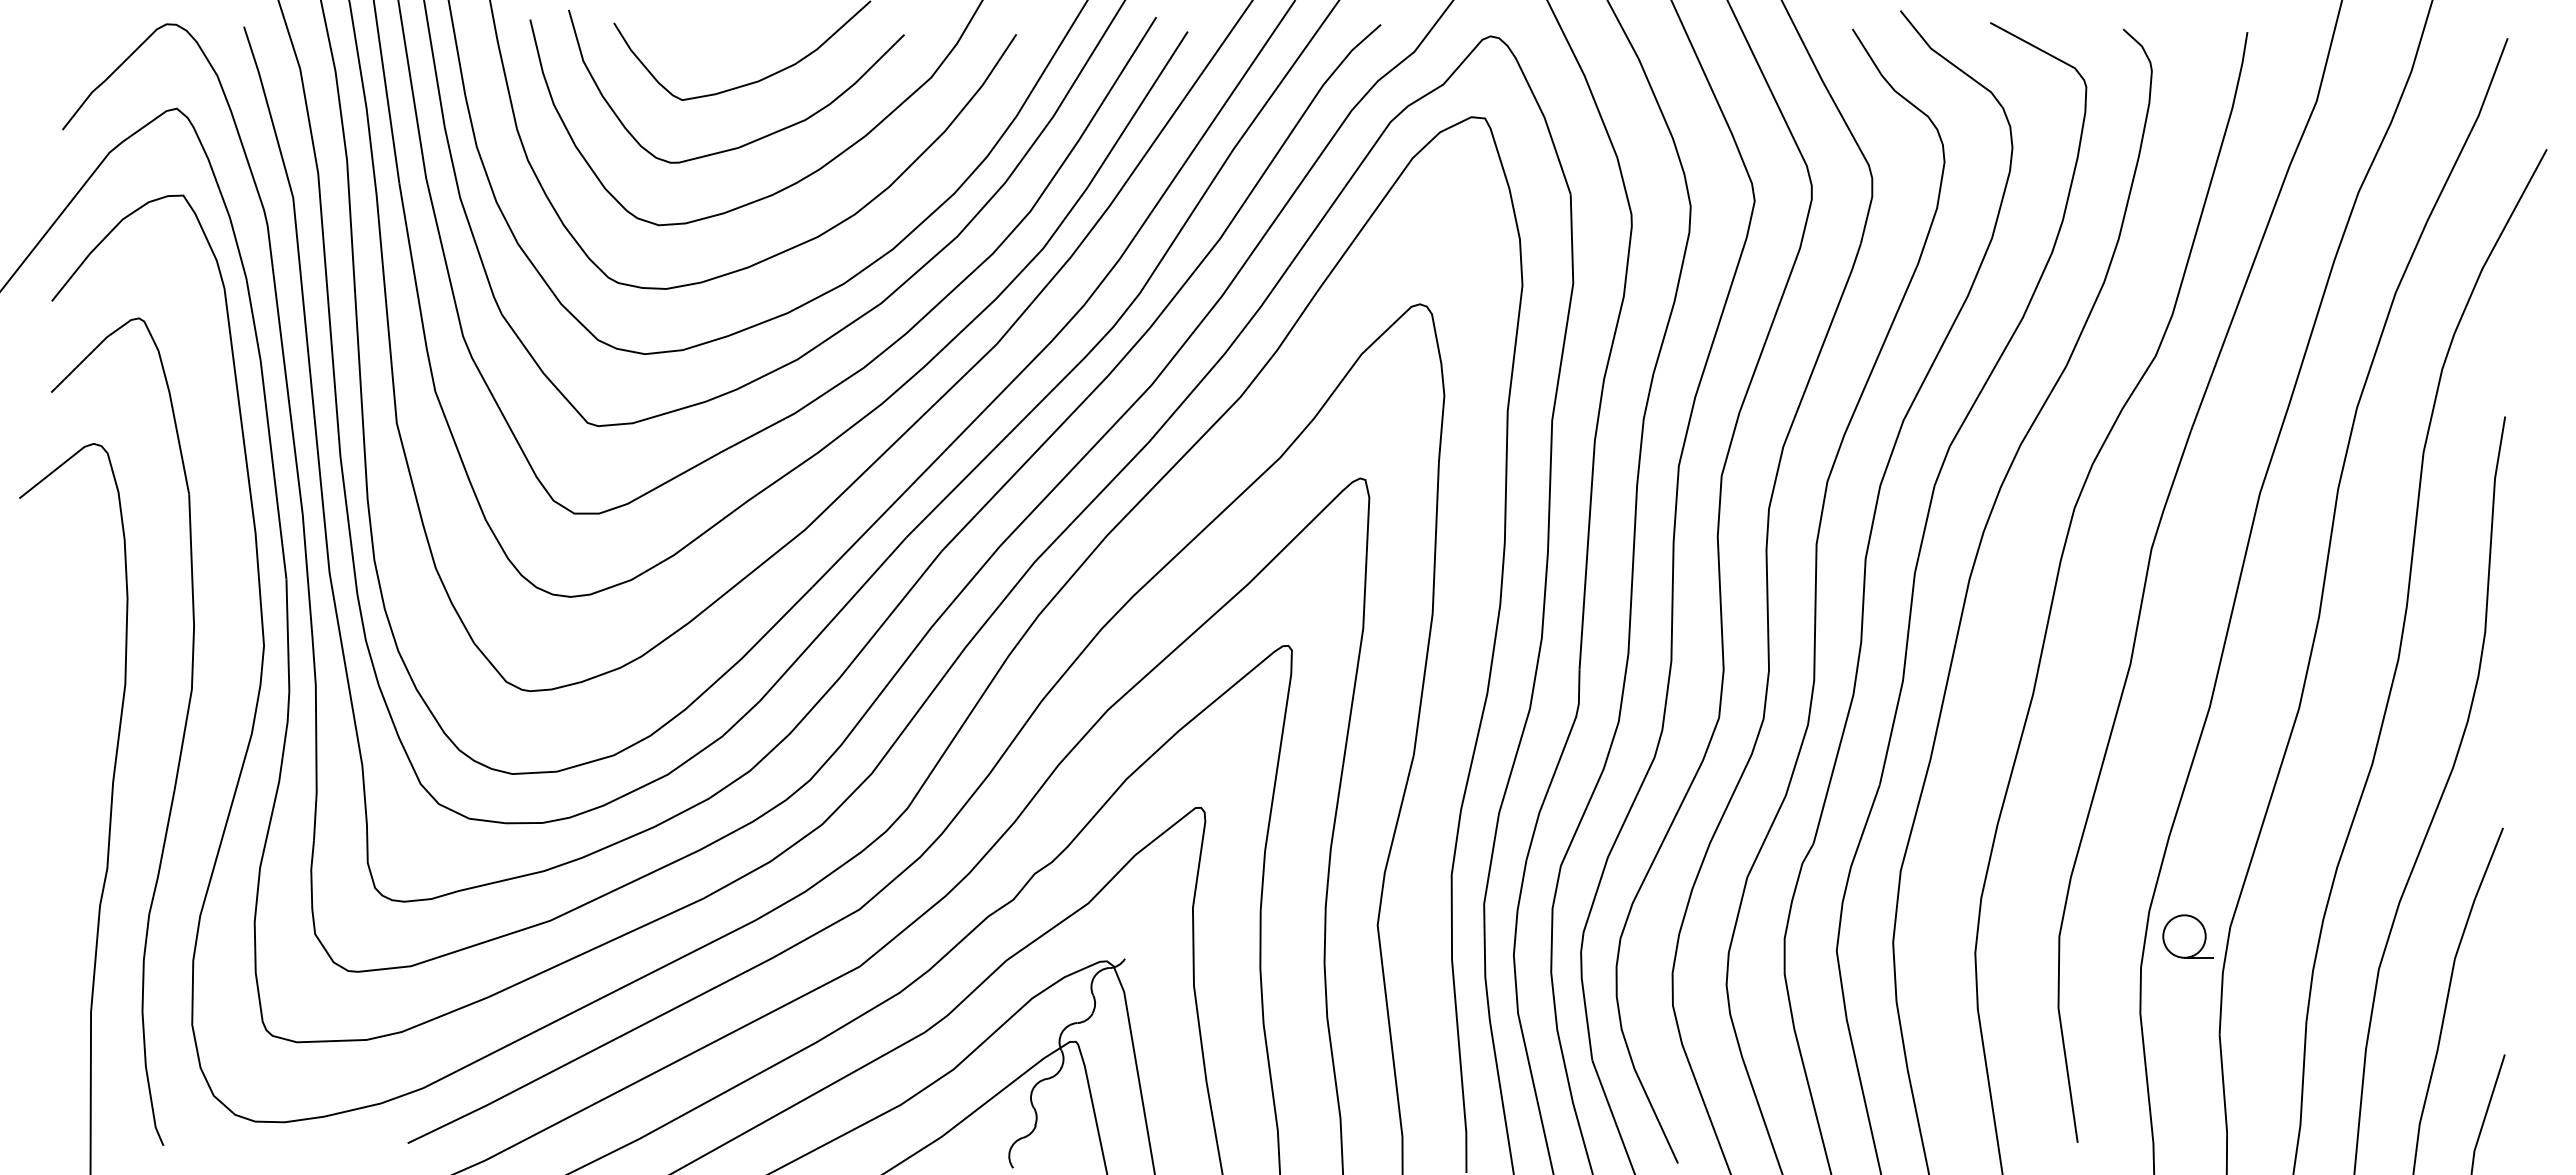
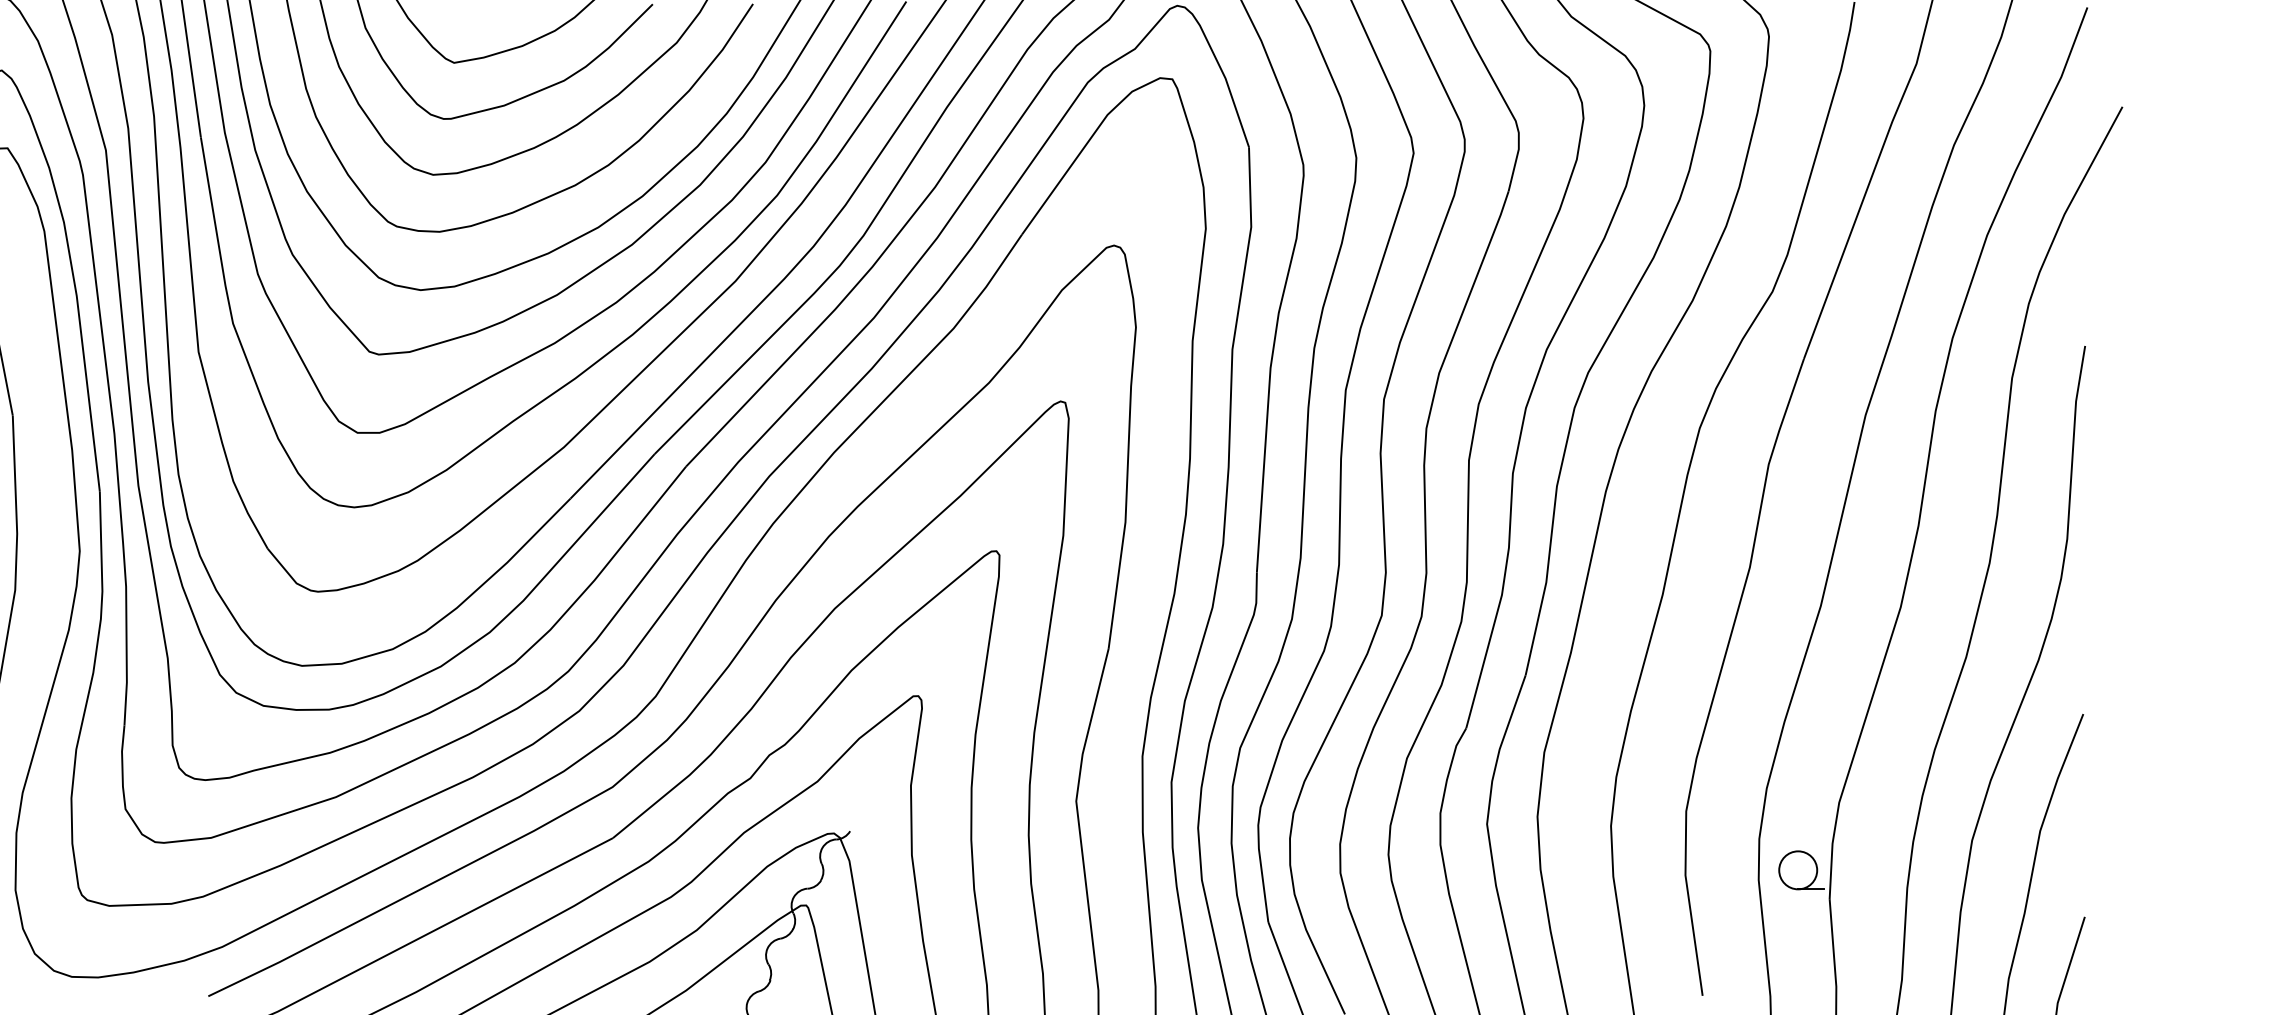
part: (2187, 936) -> (1800, 870), moved

